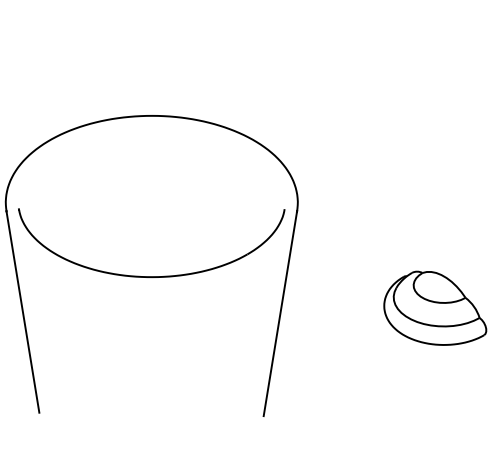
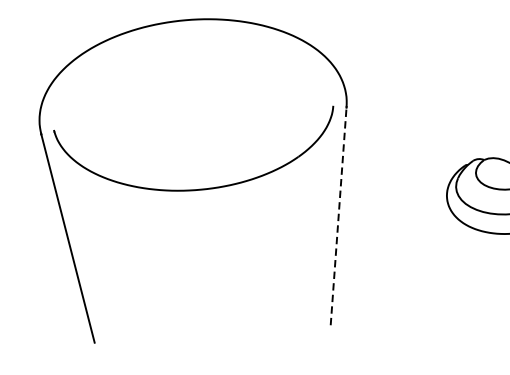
line: (280, 313) -> (338, 215), solid -> dashed

